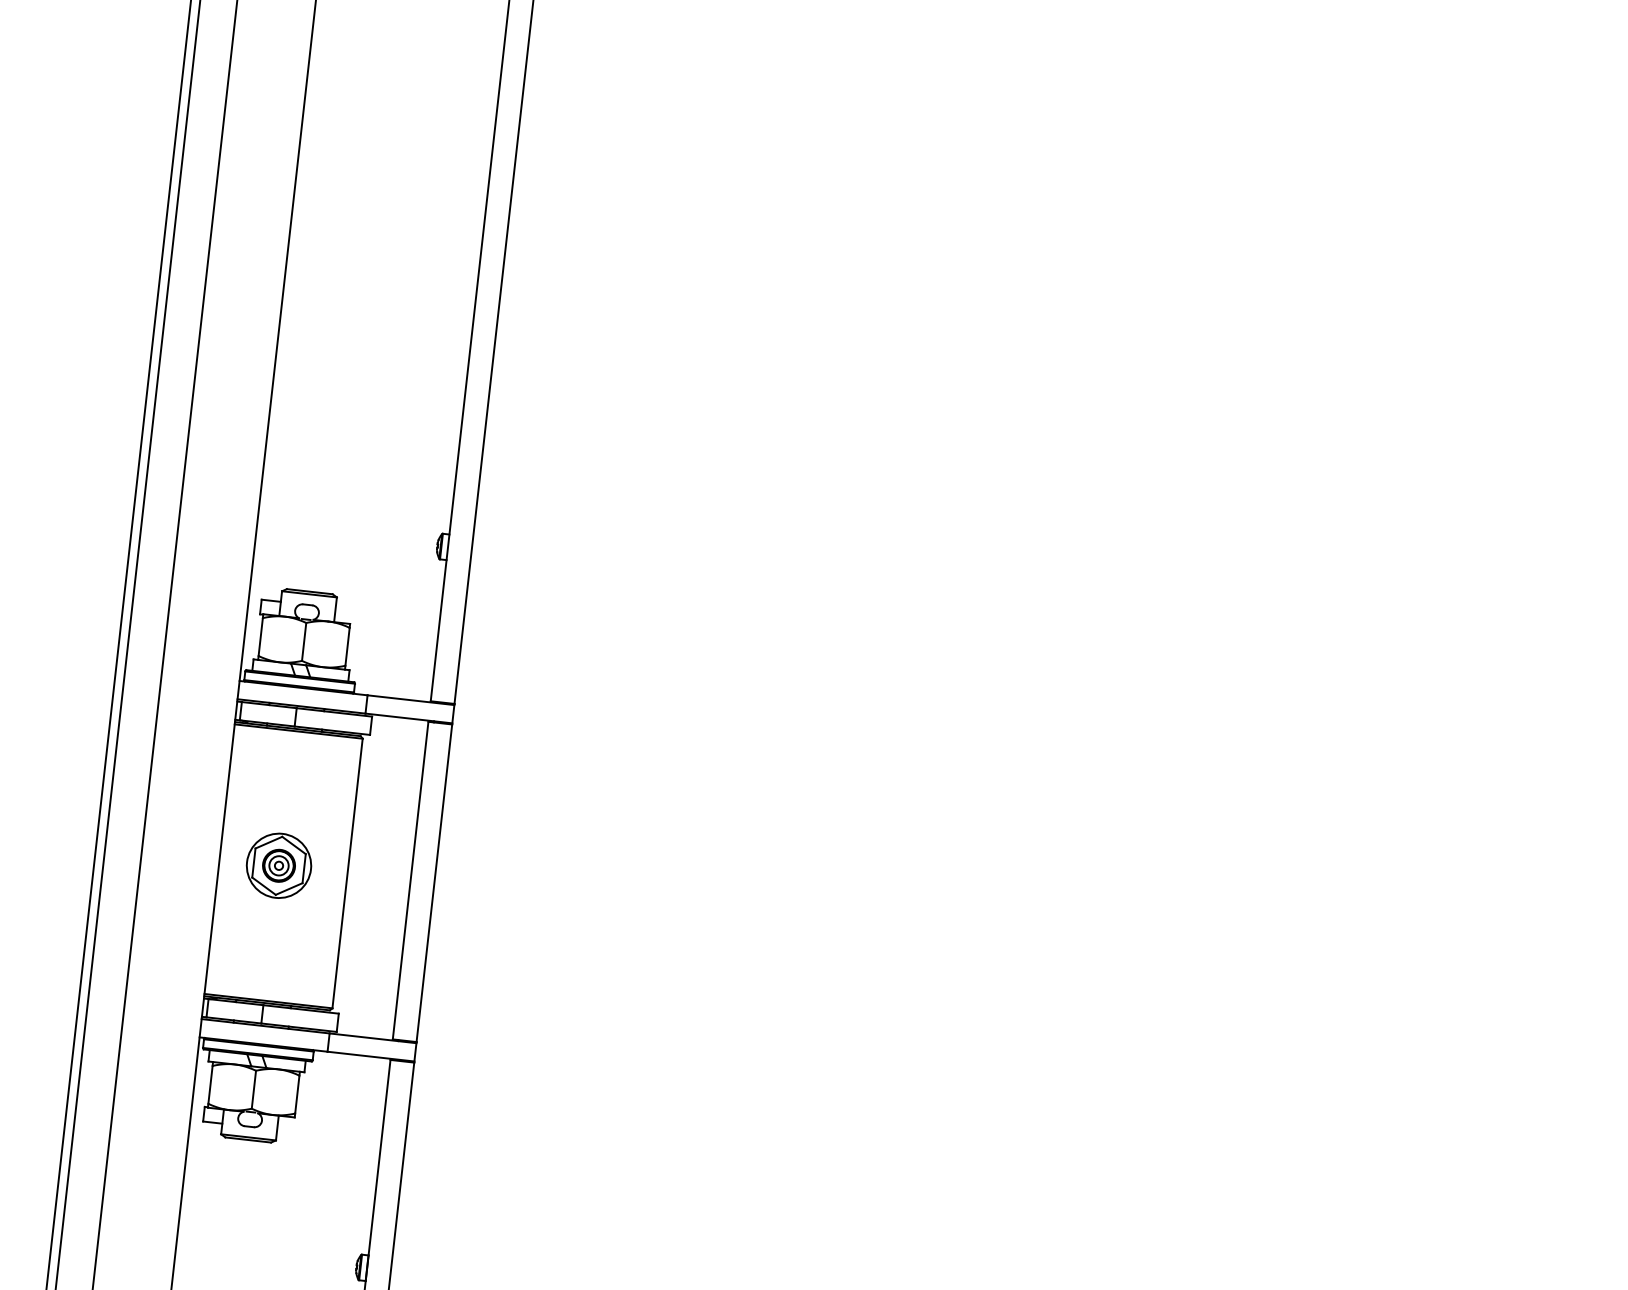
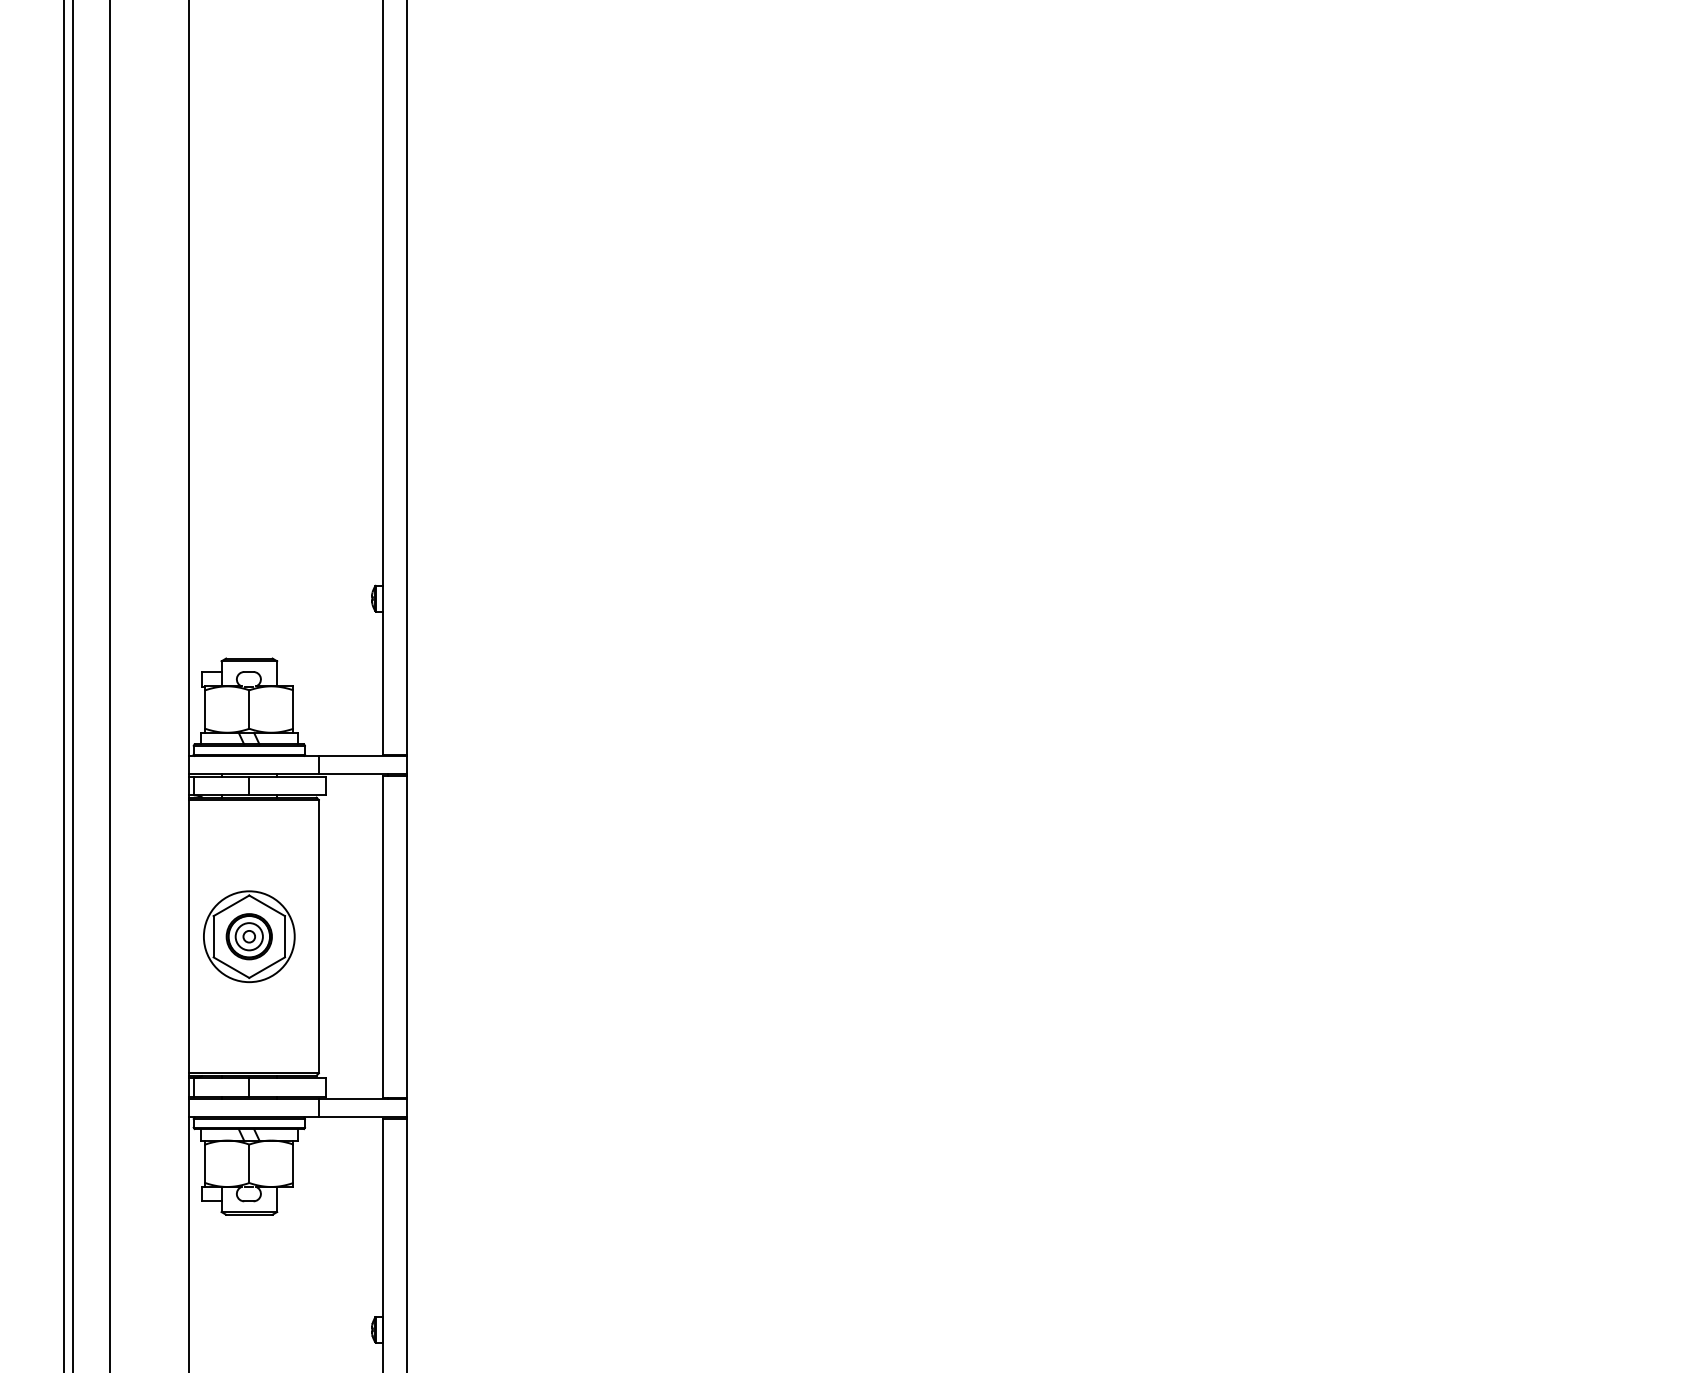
part: (279, 865) -> (249, 936), size x1.4

